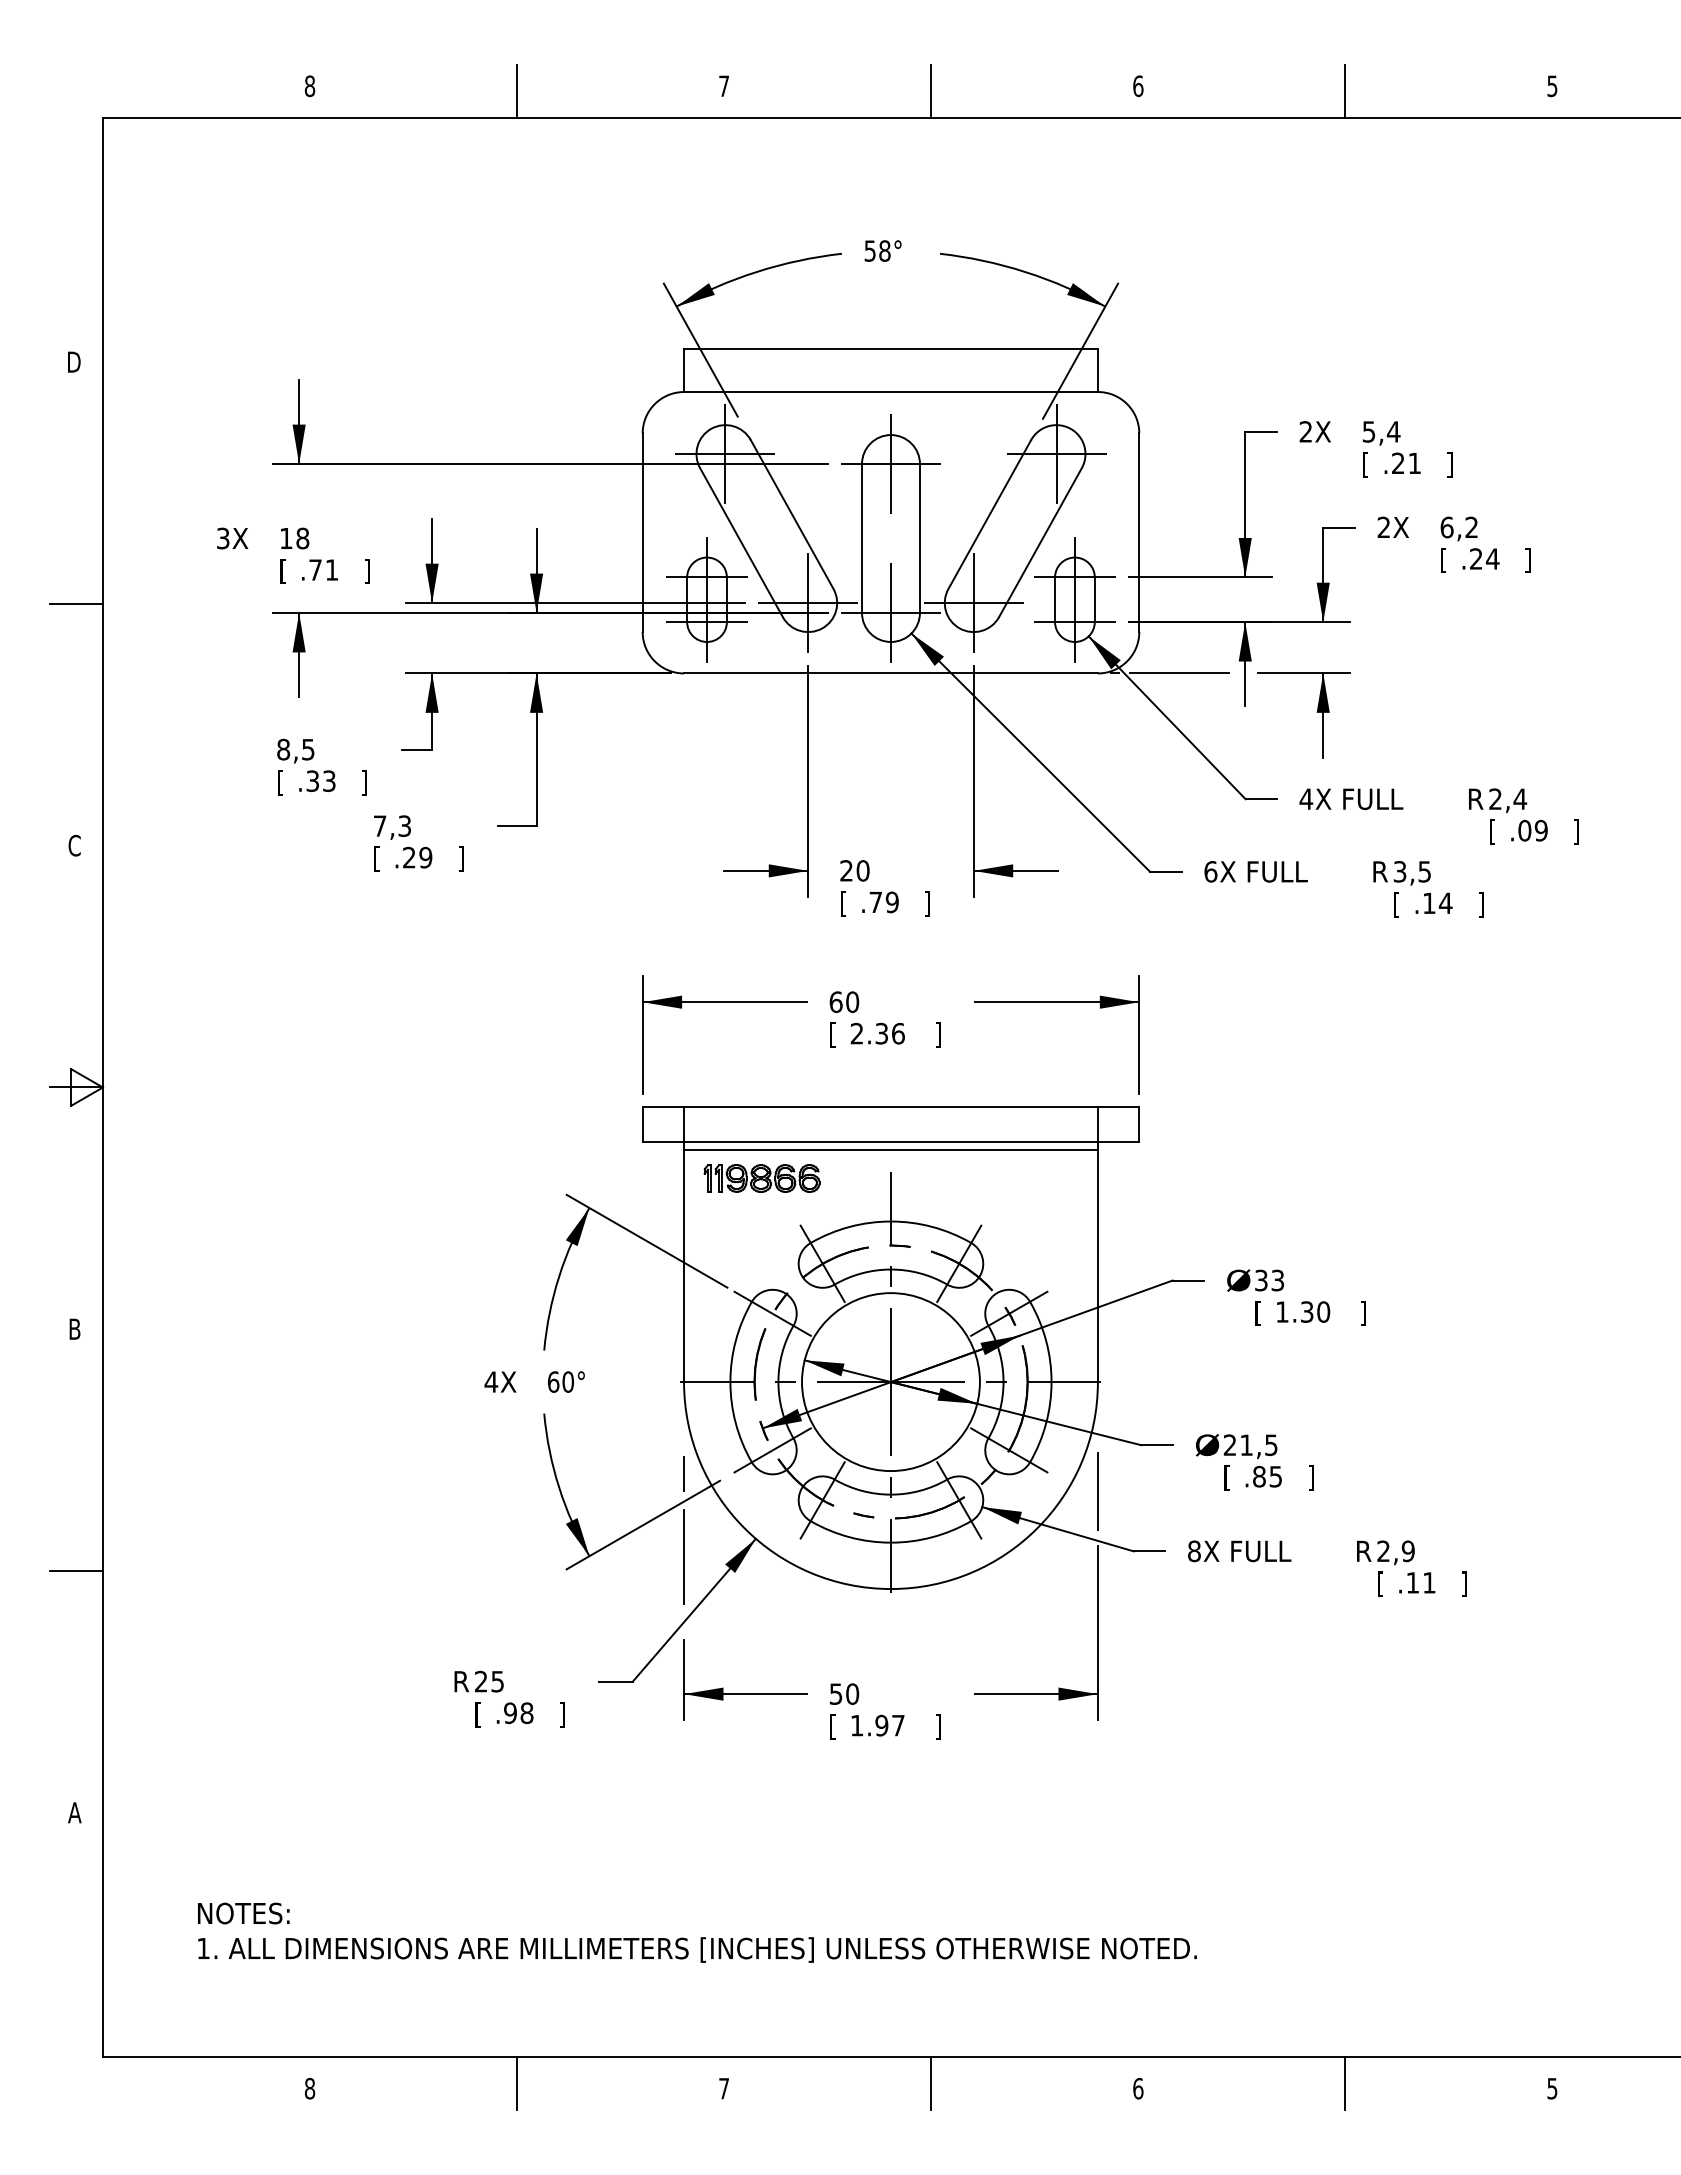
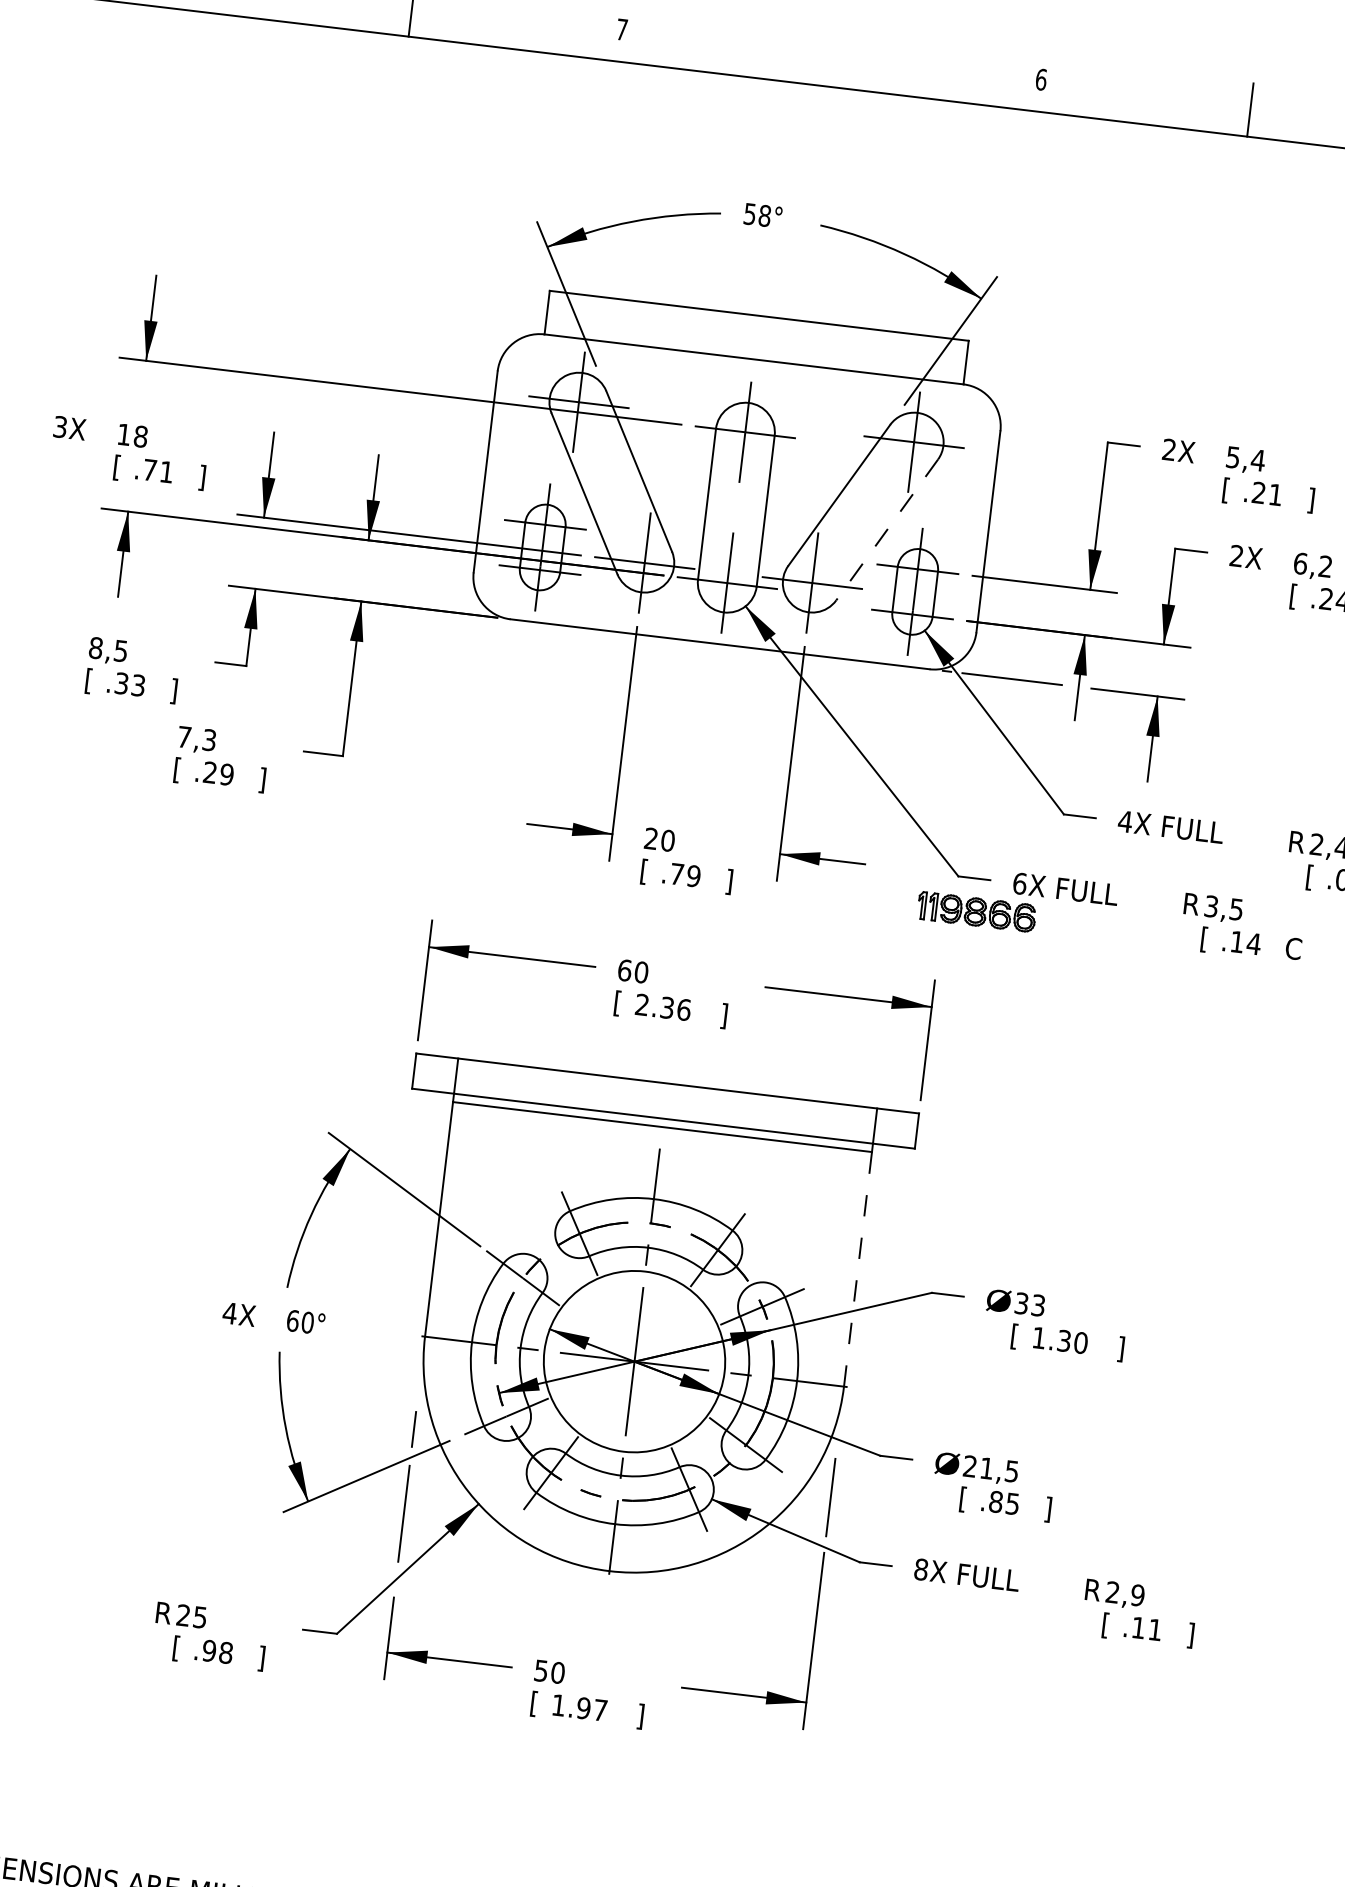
line: (931, 91) -> (831, 60), removed
line: (1040, 543) -> (887, 530), solid -> dashed
text: (1484, 904) -> (1293, 949), ] -> C
part: (761, 1178) -> (976, 912), moved
line: (1097, 1266) -> (857, 1269), solid -> dashed

